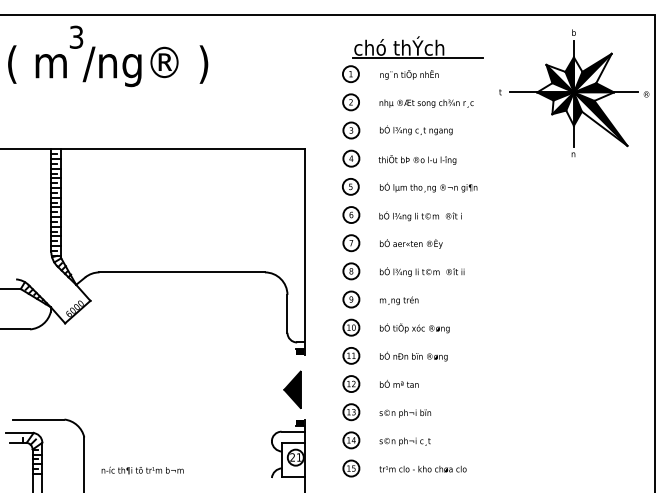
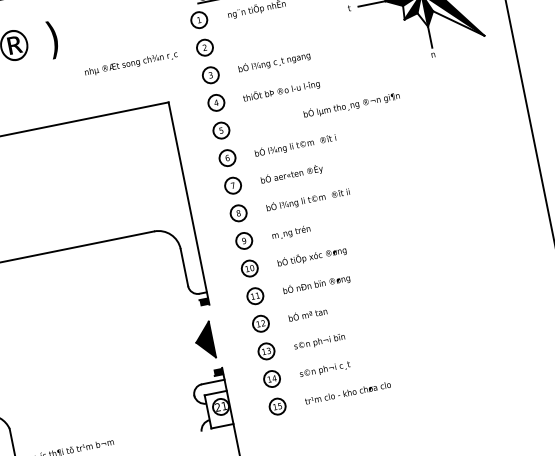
text: (426, 103) -> (131, 63), moved
text: (428, 187) -> (351, 105), moved

